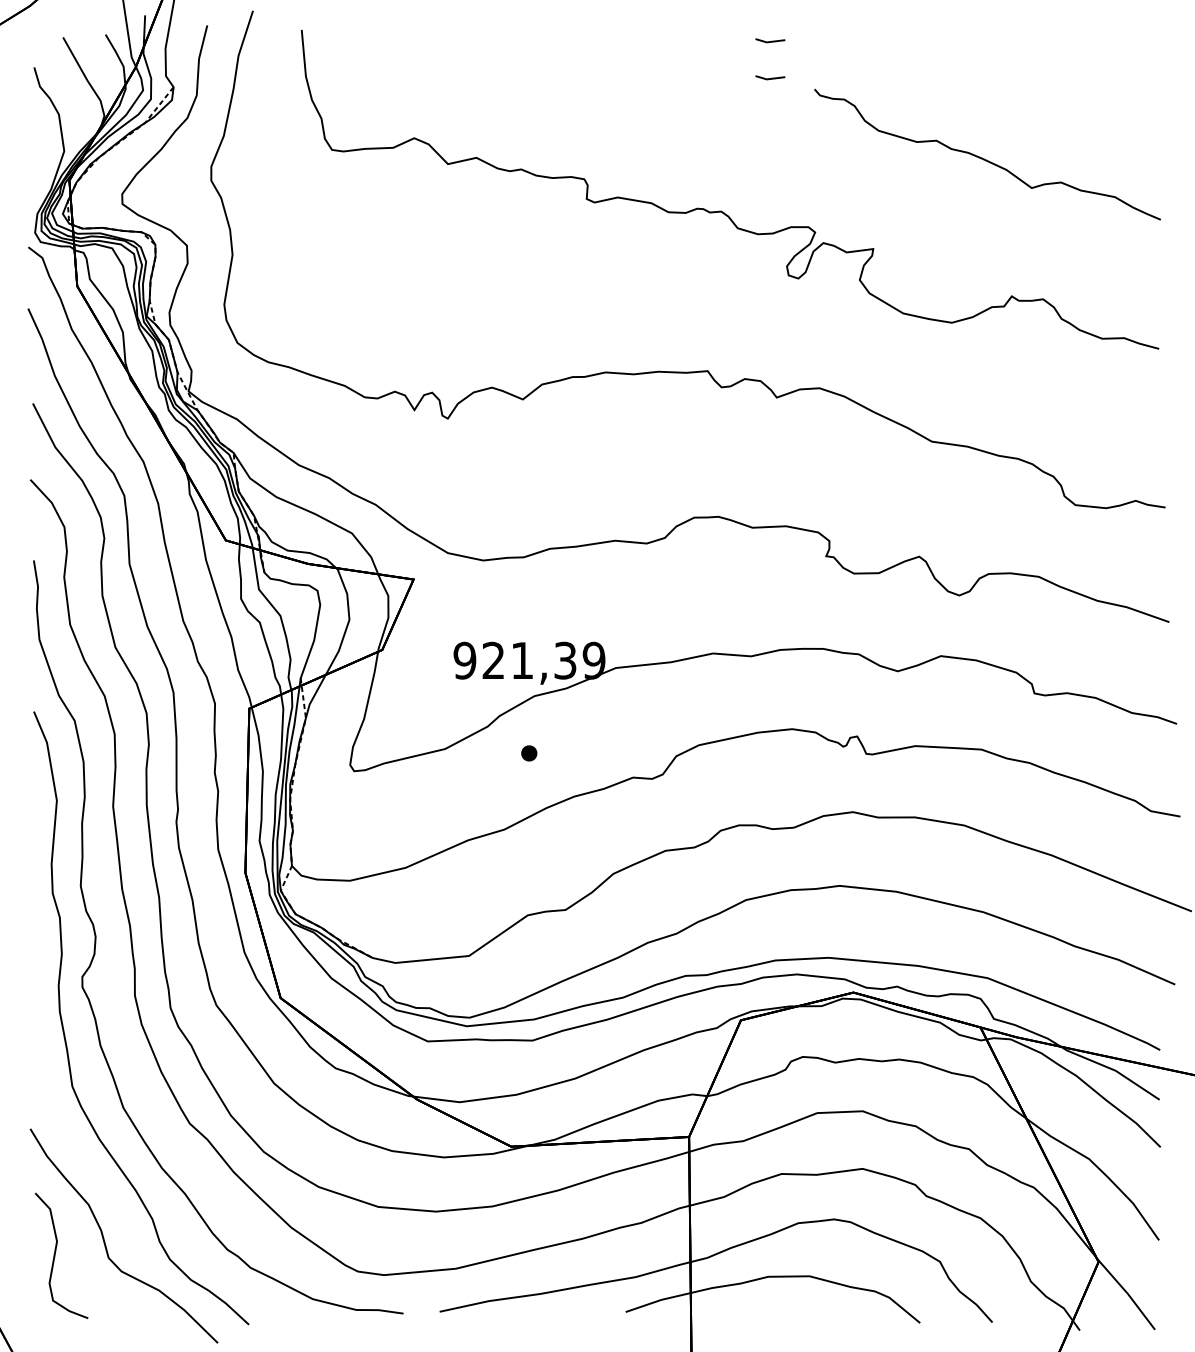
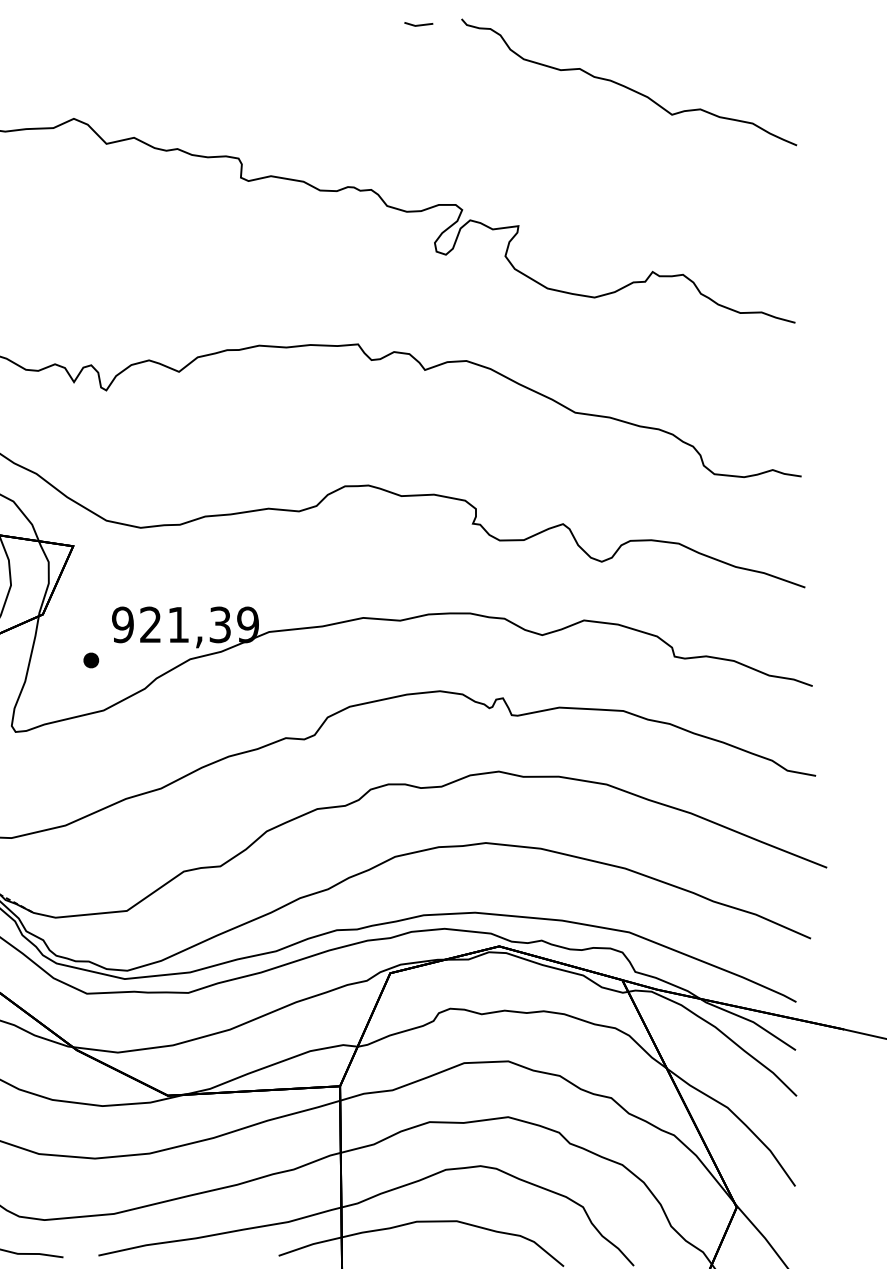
line: (771, 77) -> (419, 59), removed
curve: (984, 158) -> (626, 86), moved
part: (529, 753) -> (91, 660), moved

